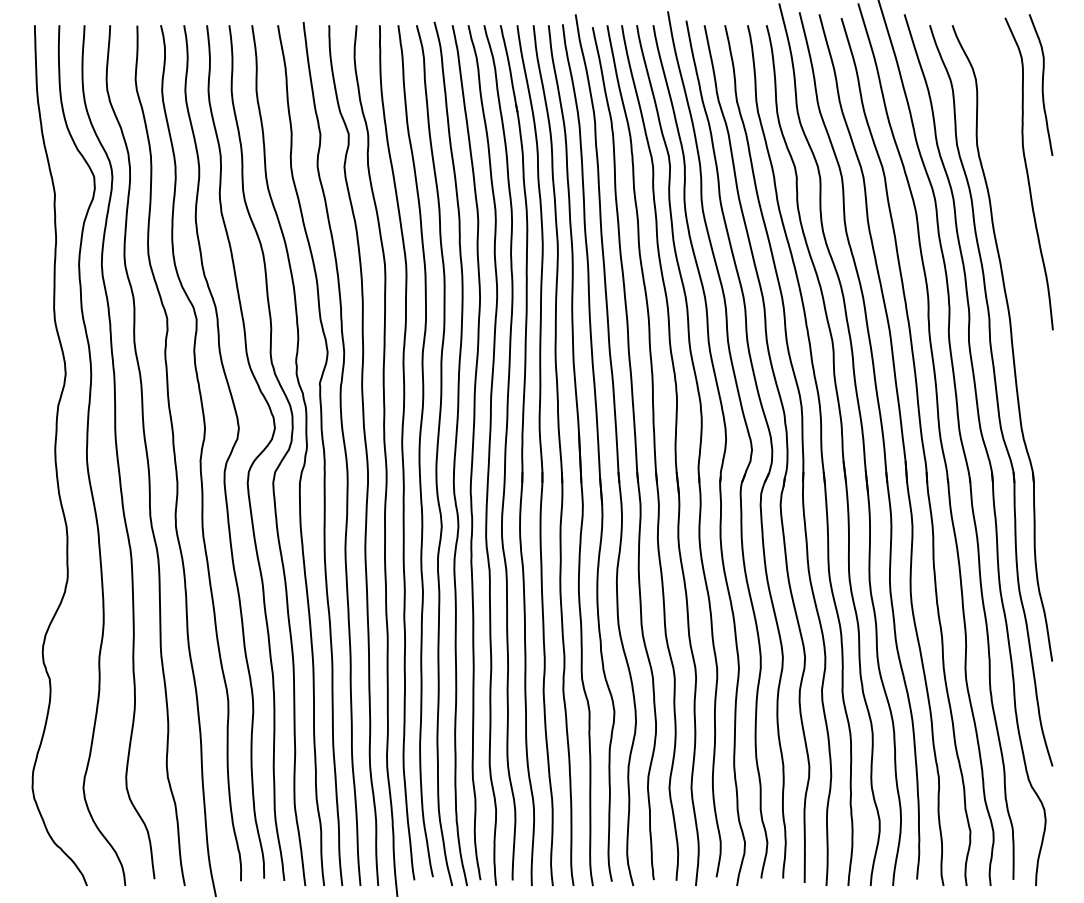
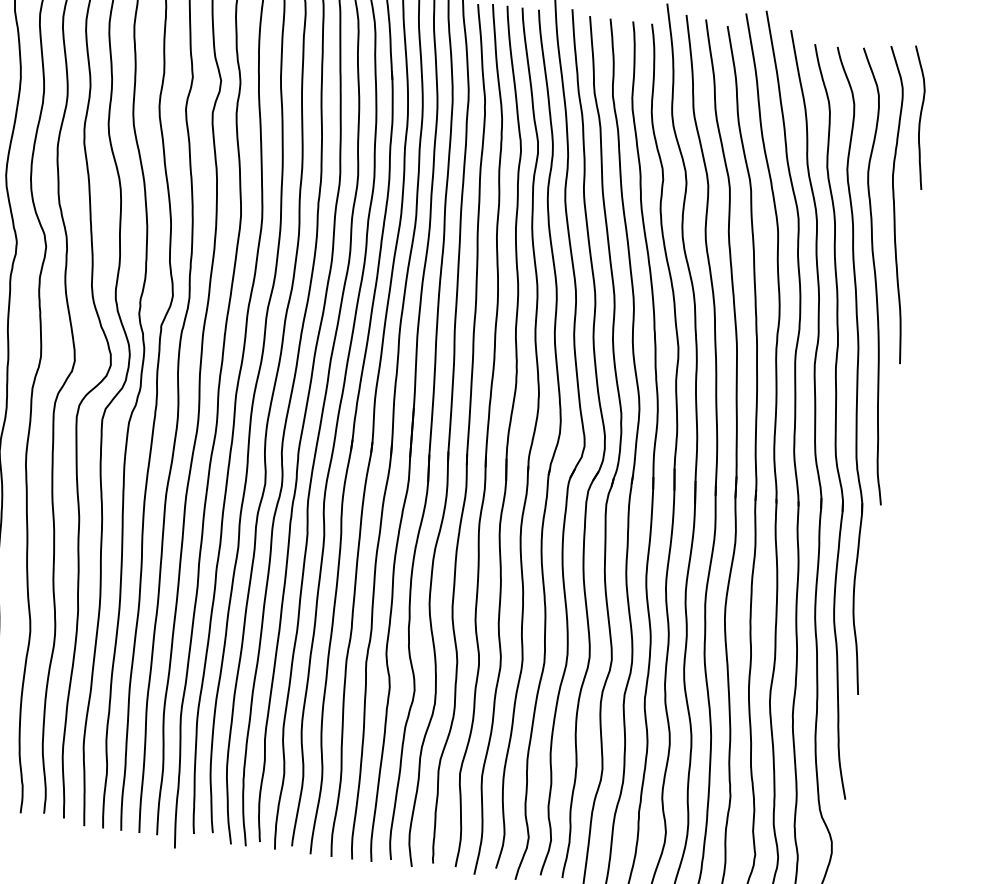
curve: (1016, 246) -> (874, 275), added

